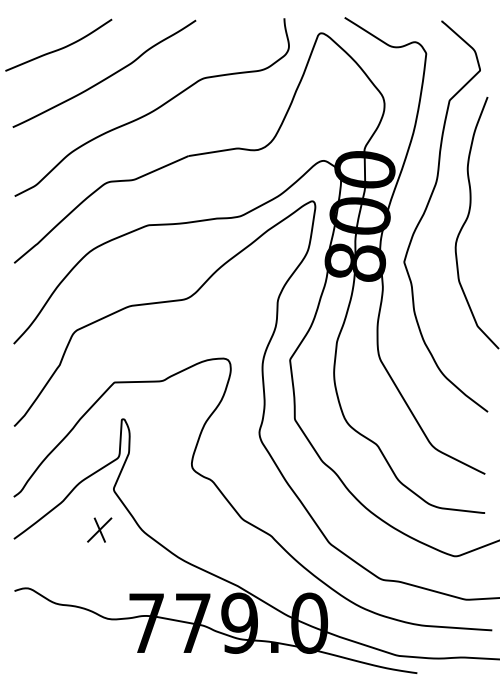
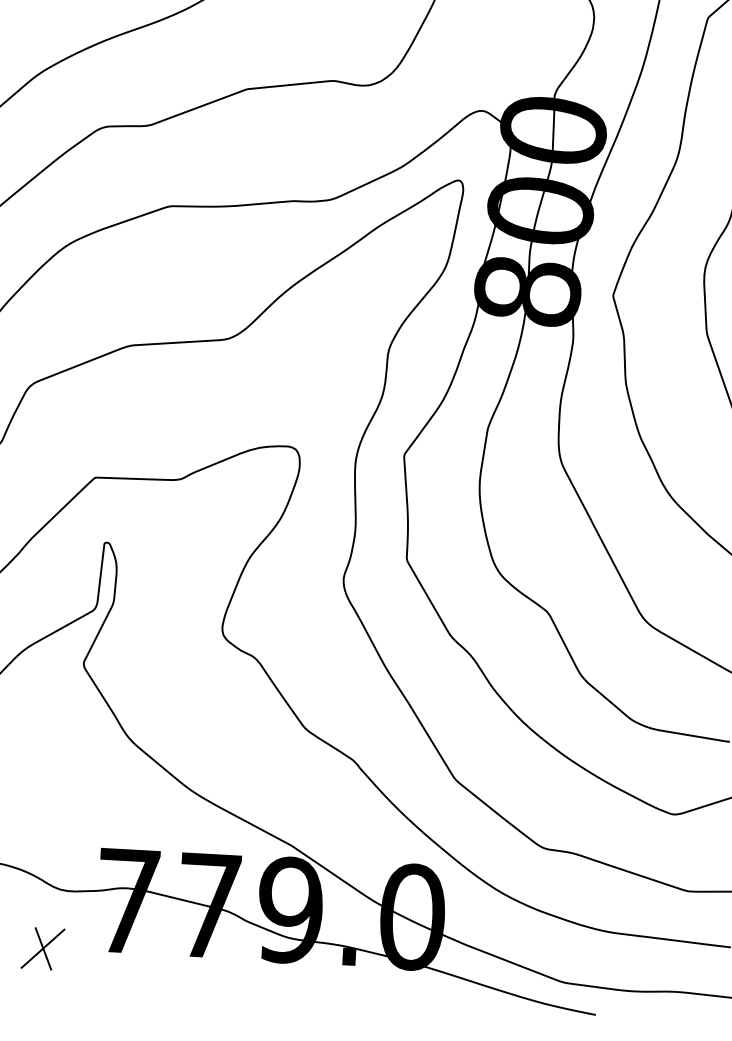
part: (99, 529) -> (42, 947), moved

